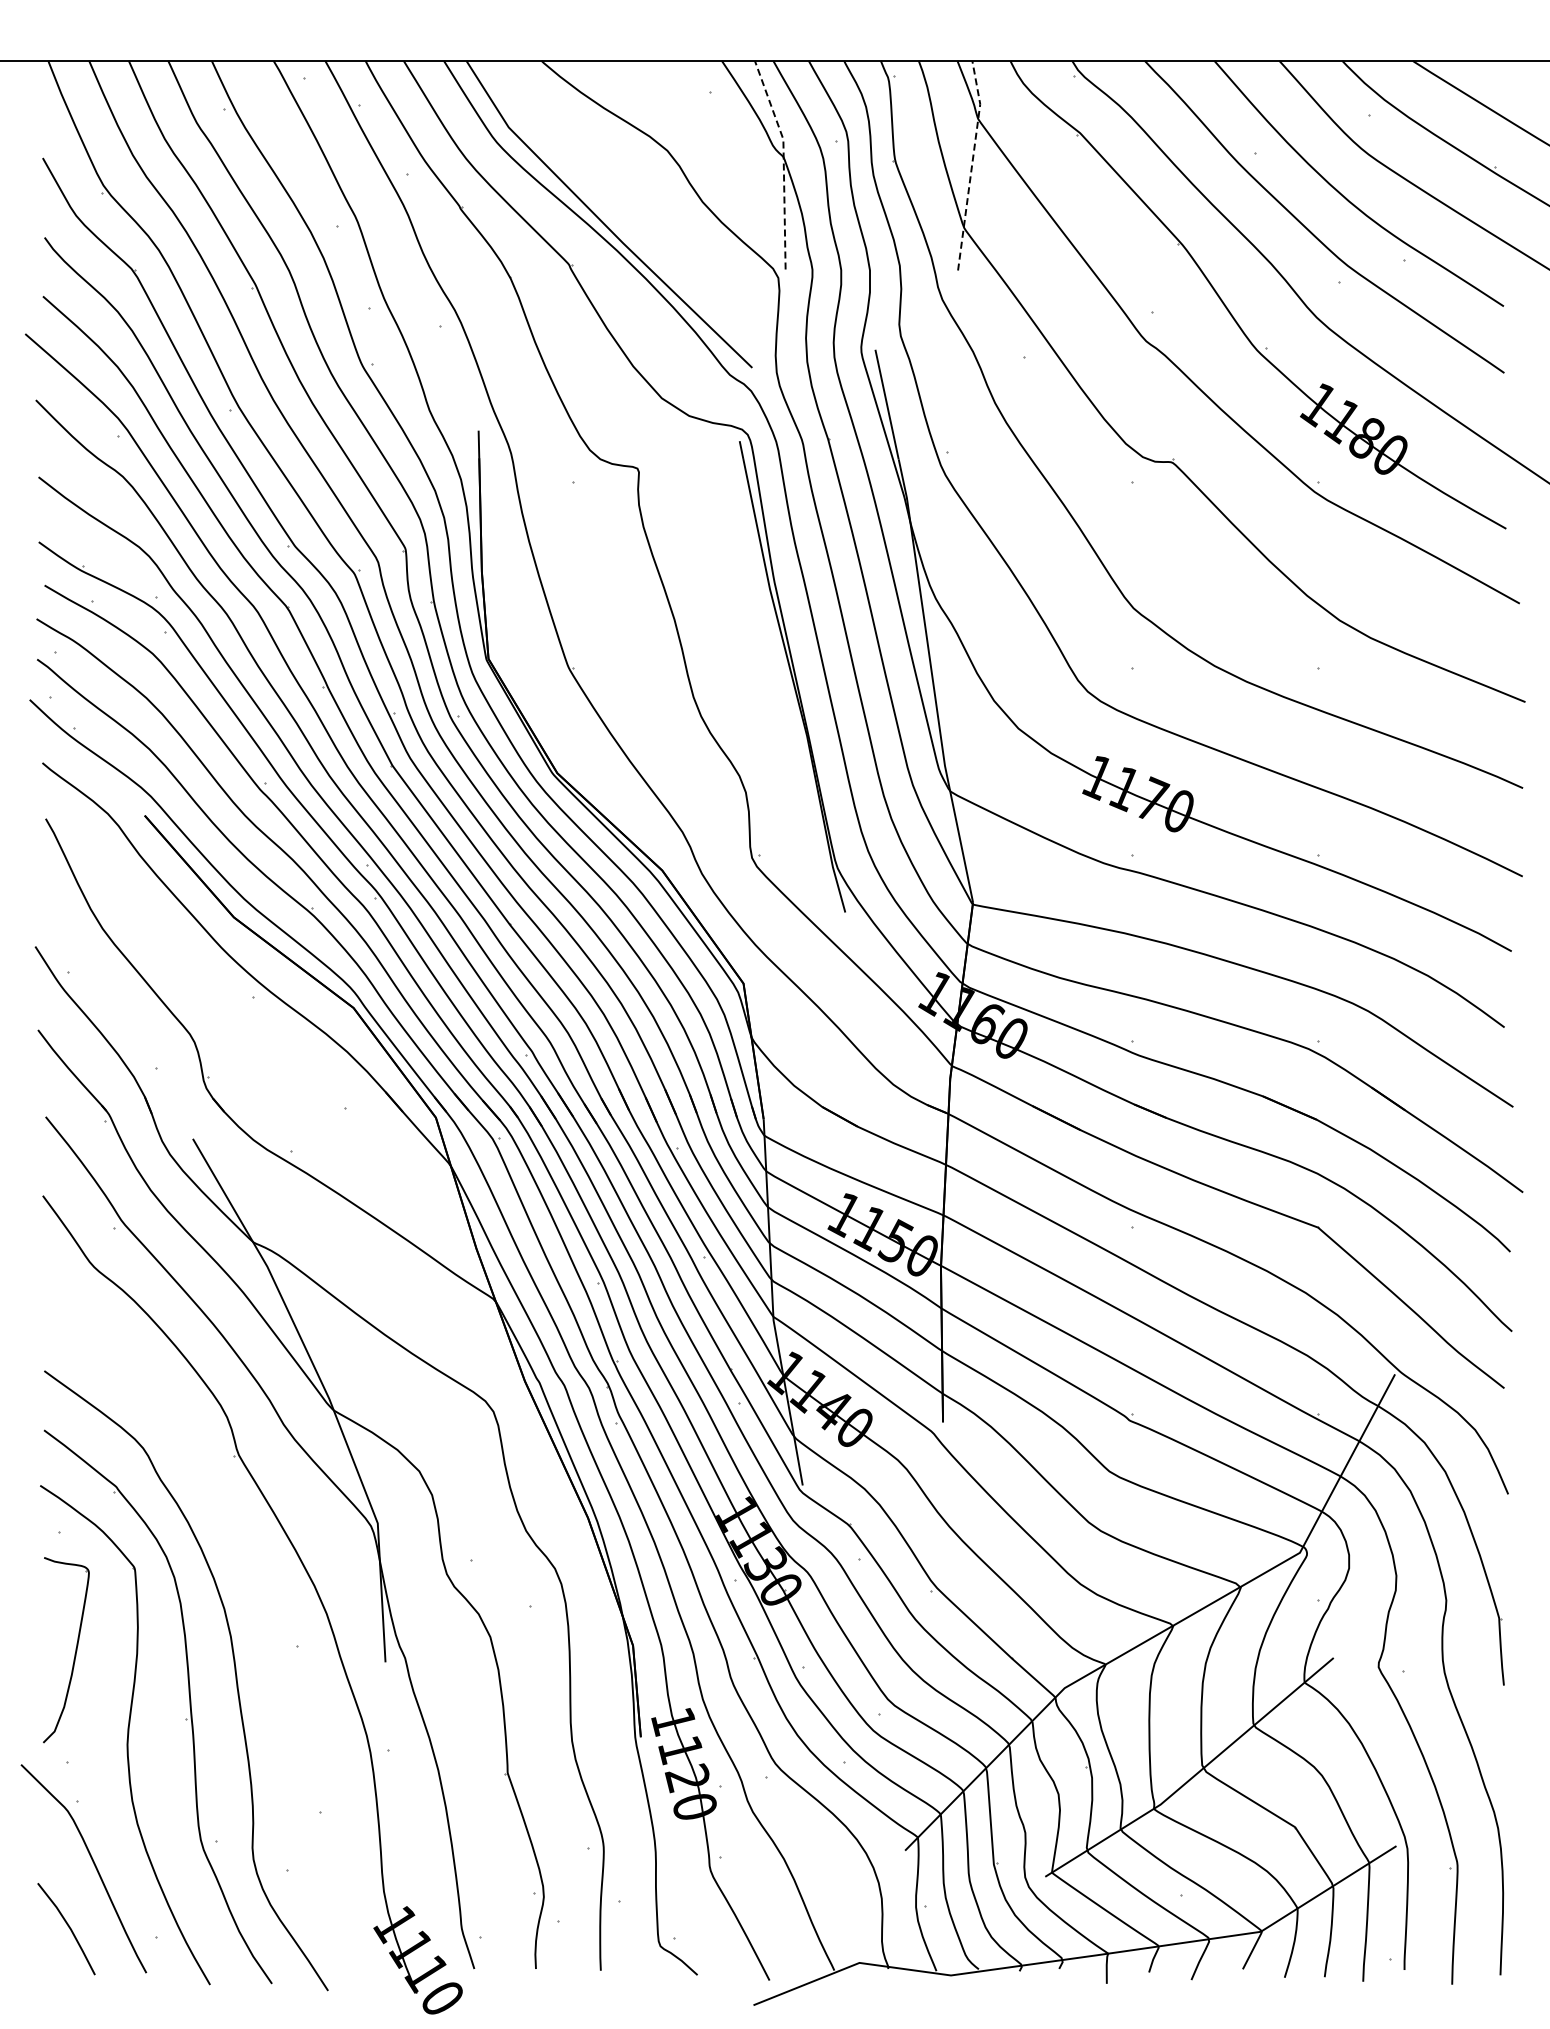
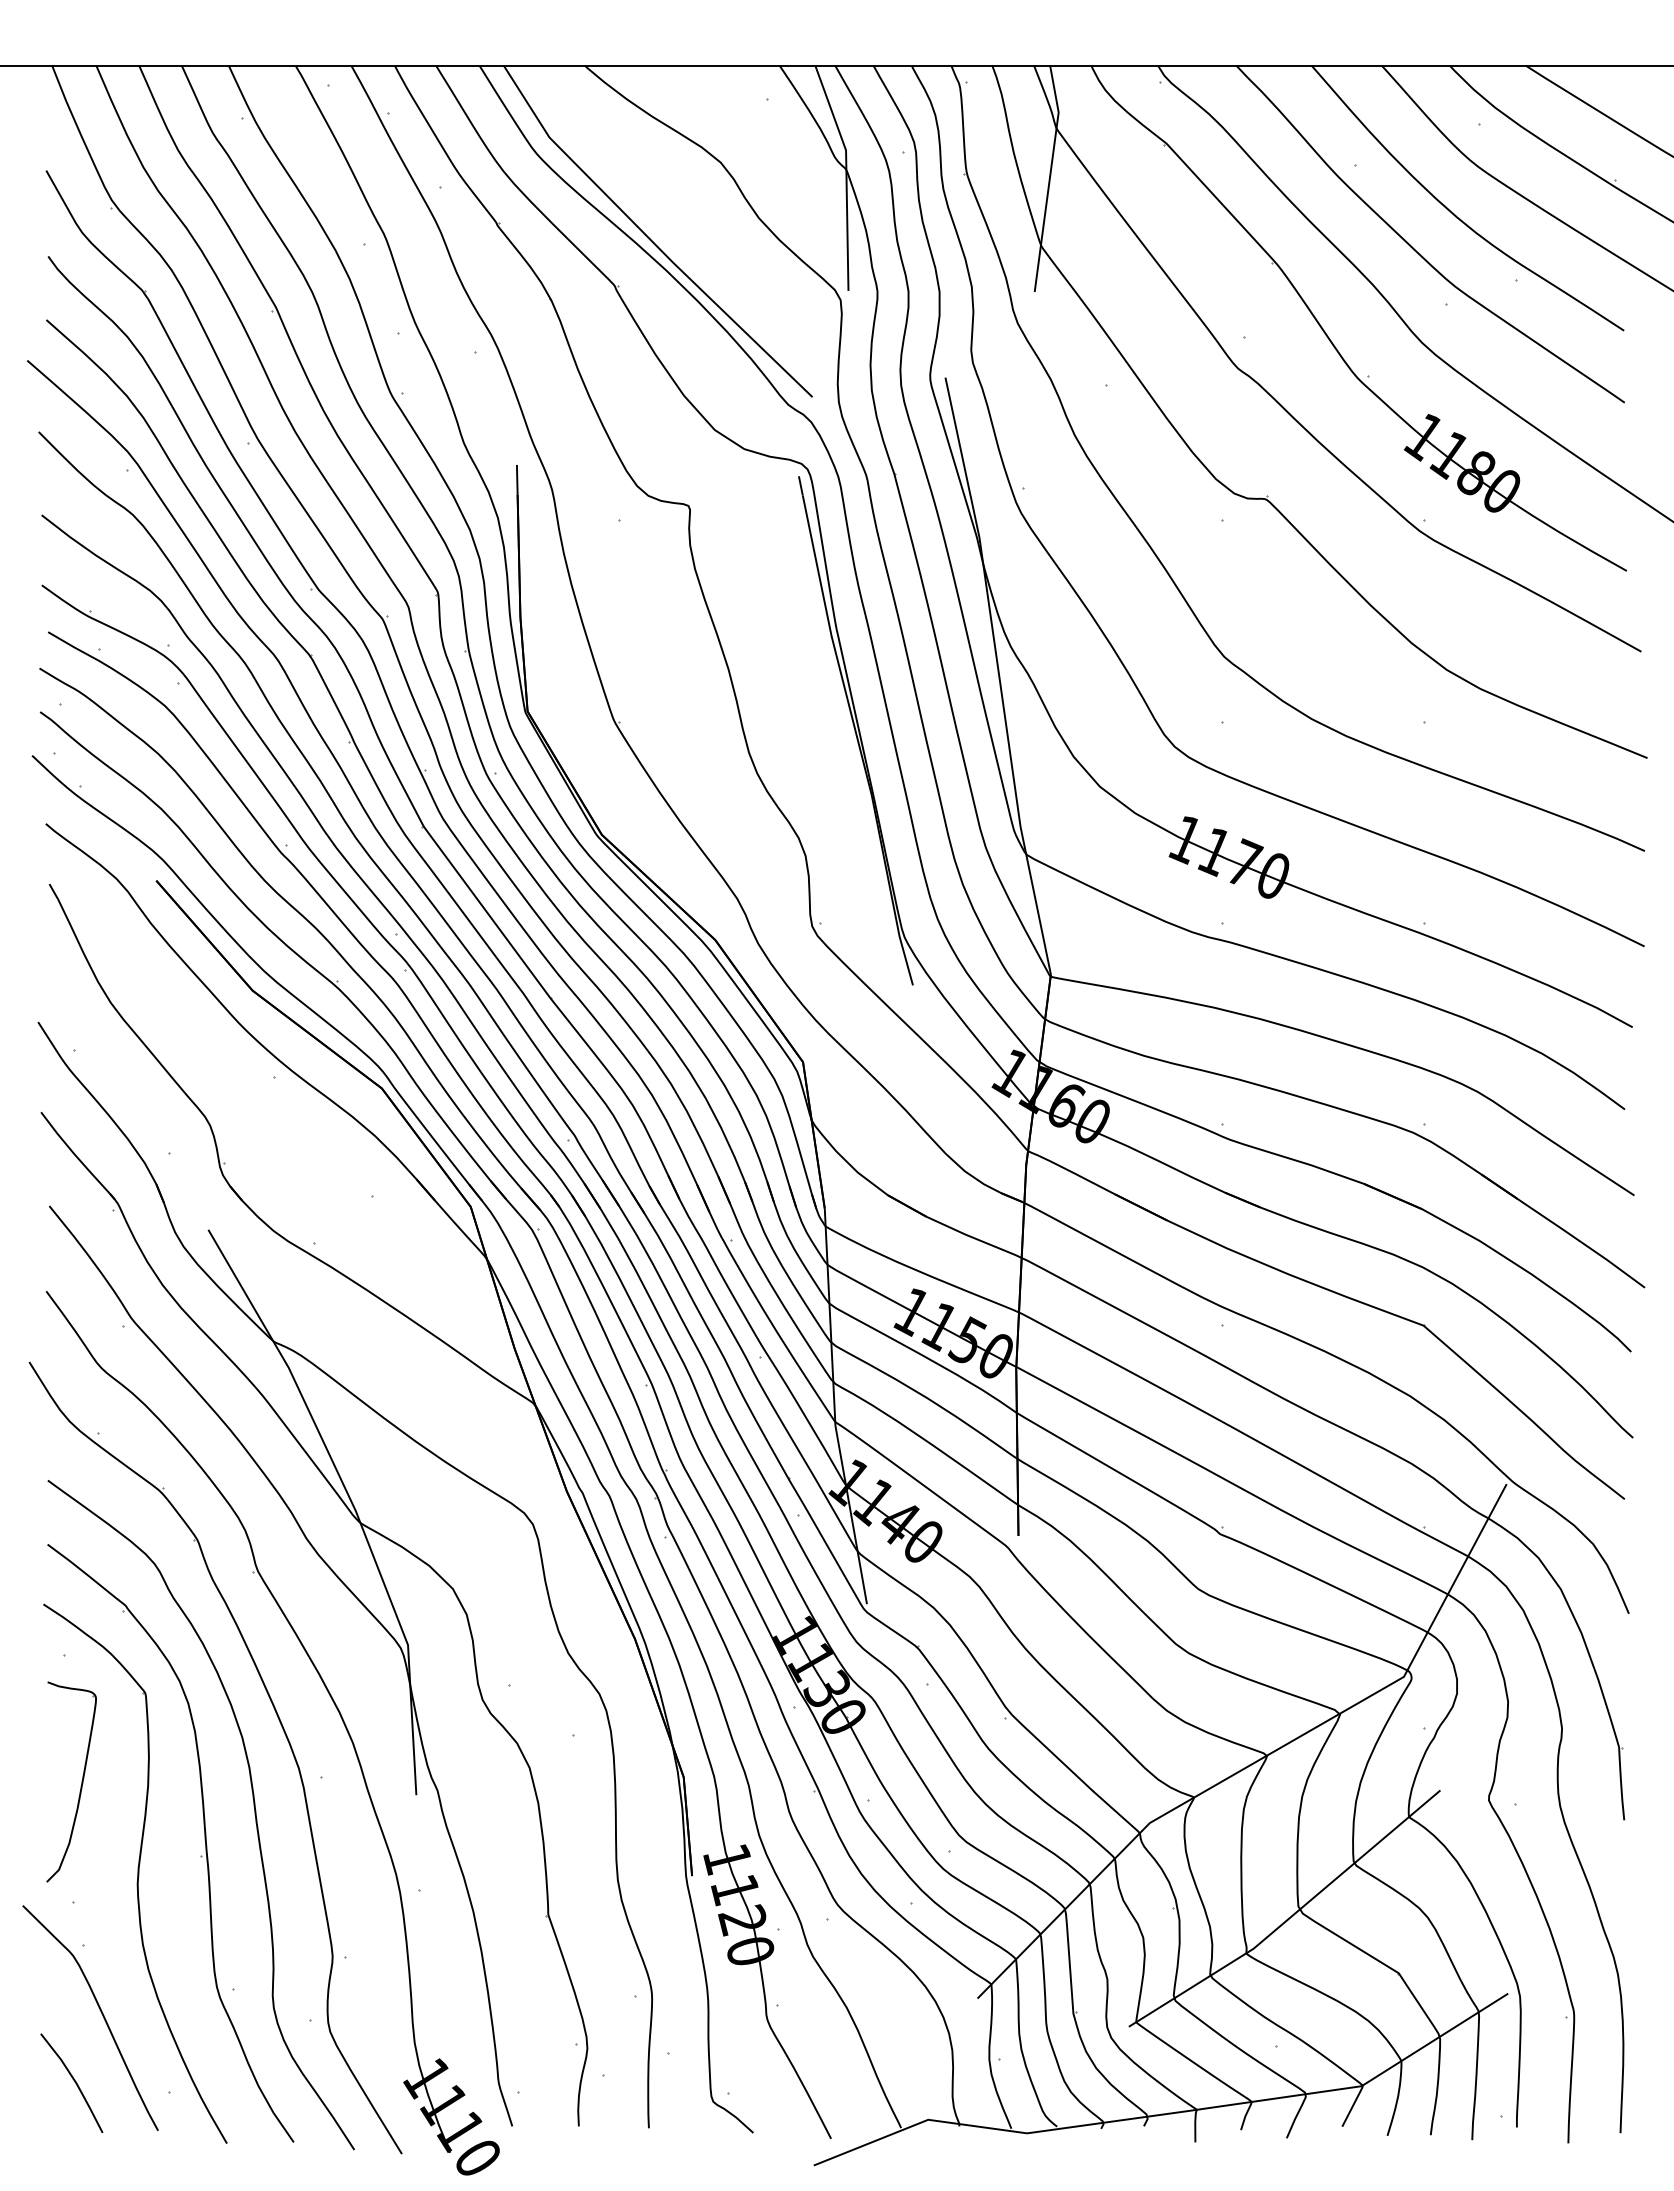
line: (783, 162) -> (846, 175), dashed -> solid
line: (972, 164) -> (1050, 177), dashed -> solid
part: (260, 1599) -> (281, 1727), added

